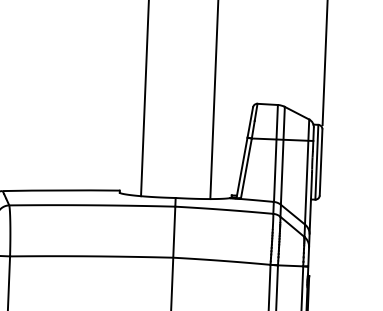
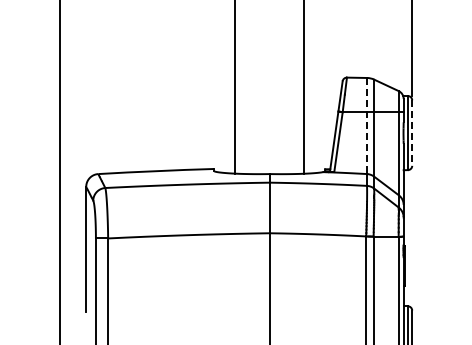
line: (276, 153) -> (367, 126), solid -> dashed
line: (321, 162) -> (412, 133), solid -> dashed

